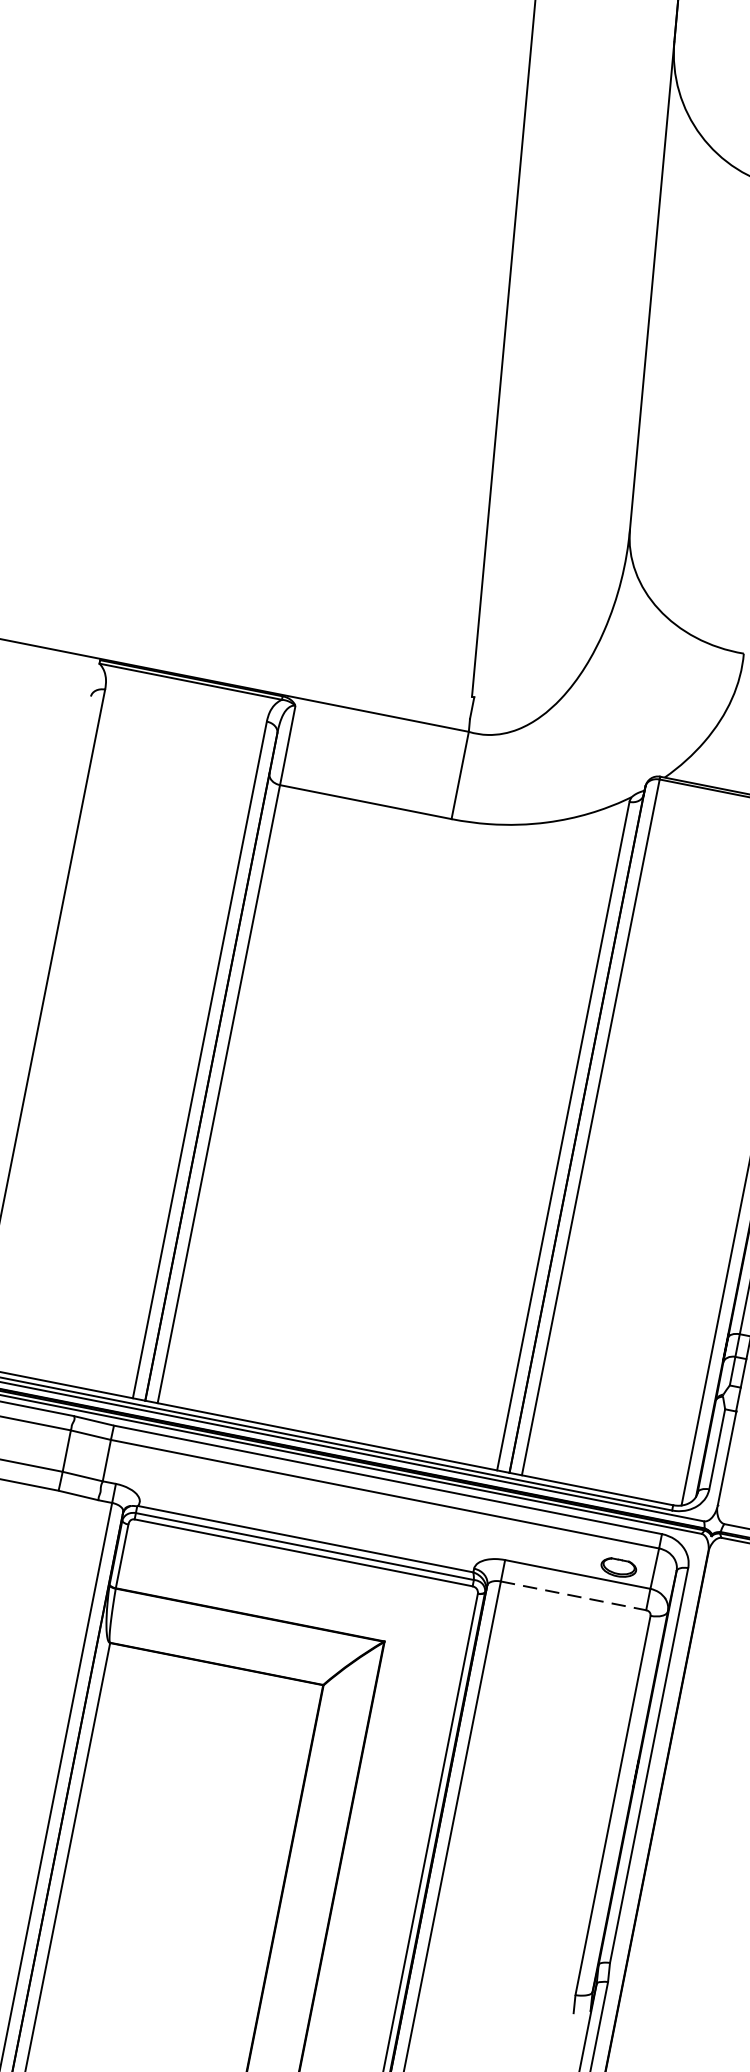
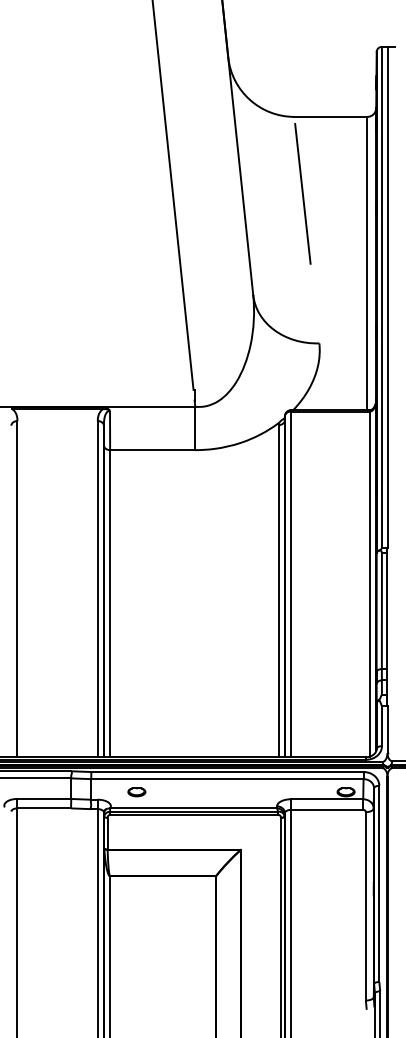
part: (196, 1484) -> (136, 792), added
line: (574, 1595) -> (327, 809), dashed -> solid

